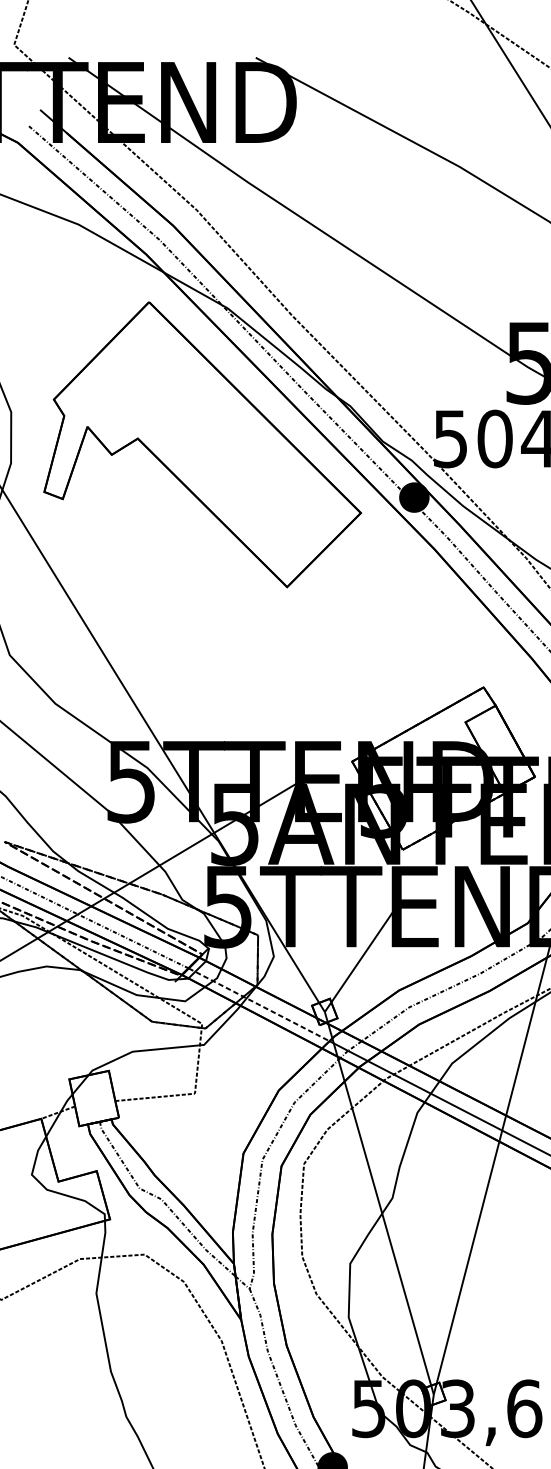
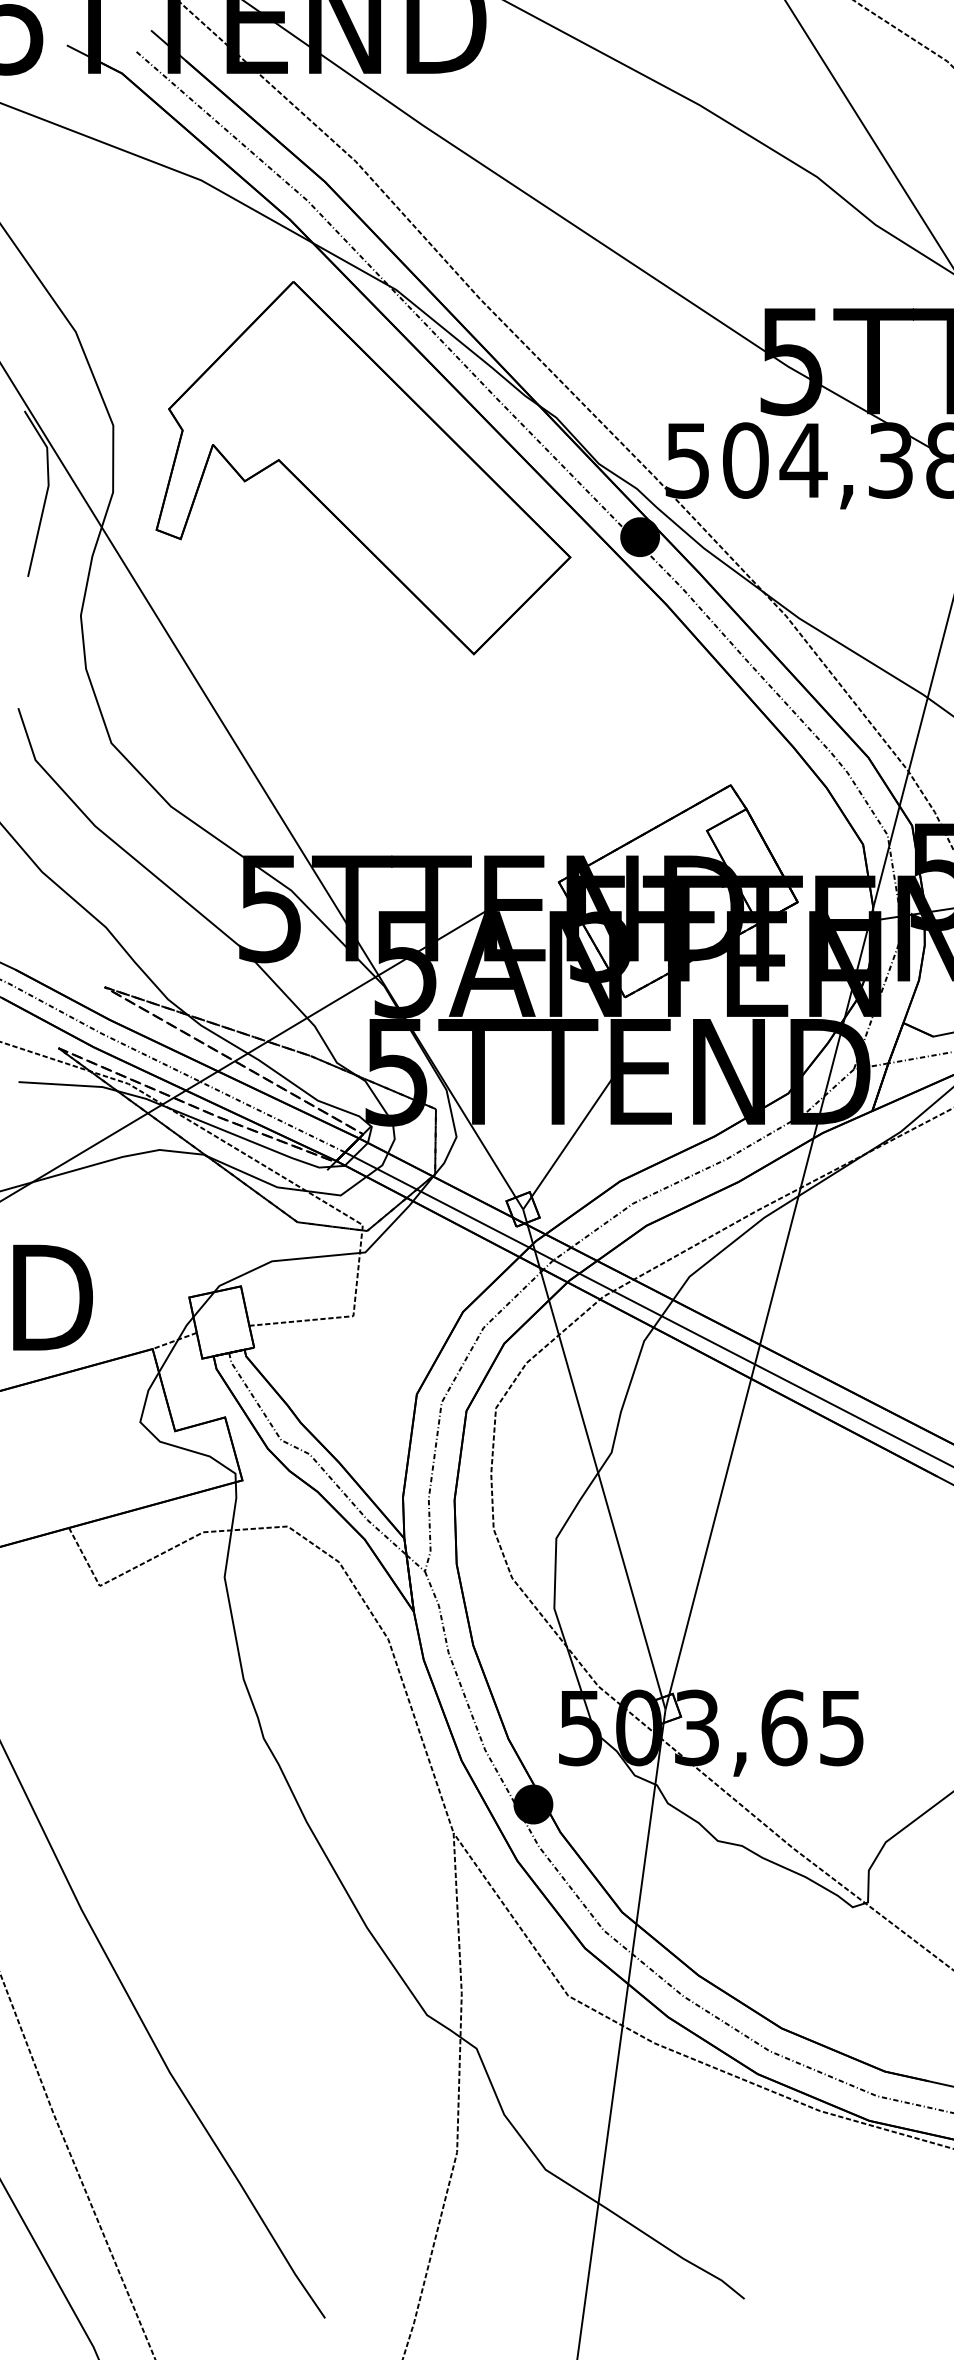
line: (259, 1004) -> (437, 1199), dashed -> solid

